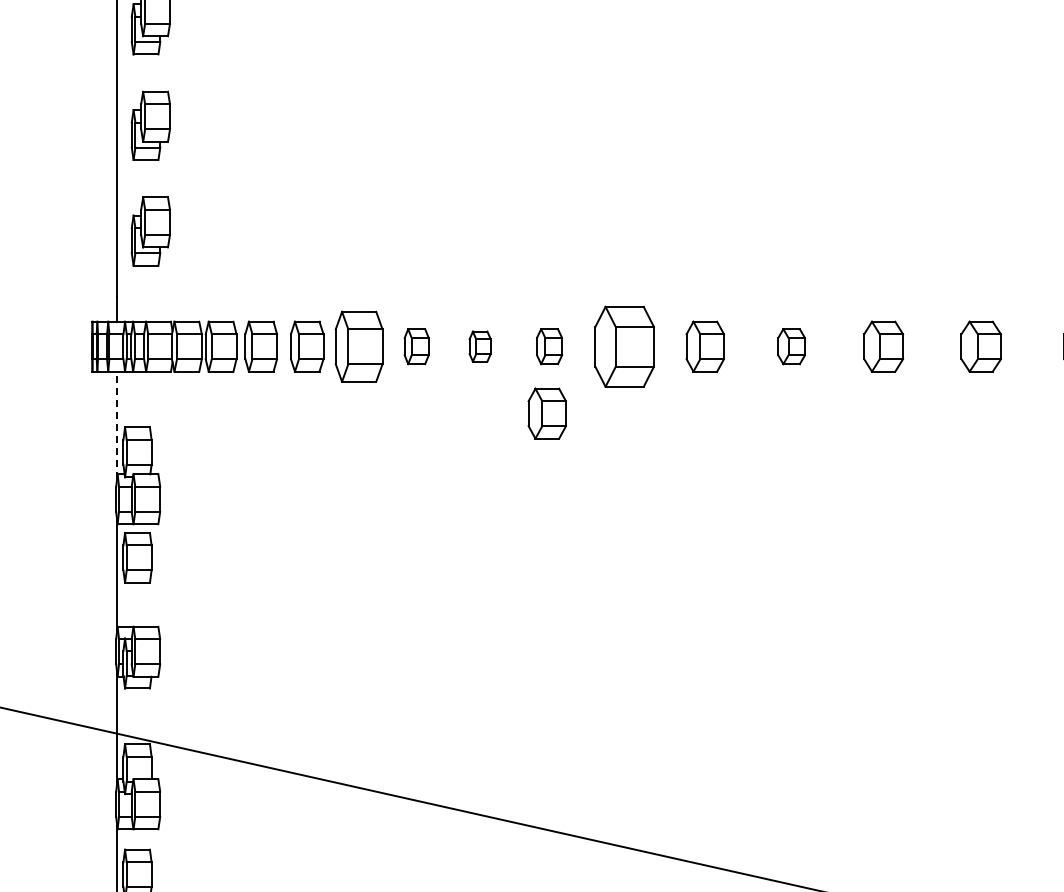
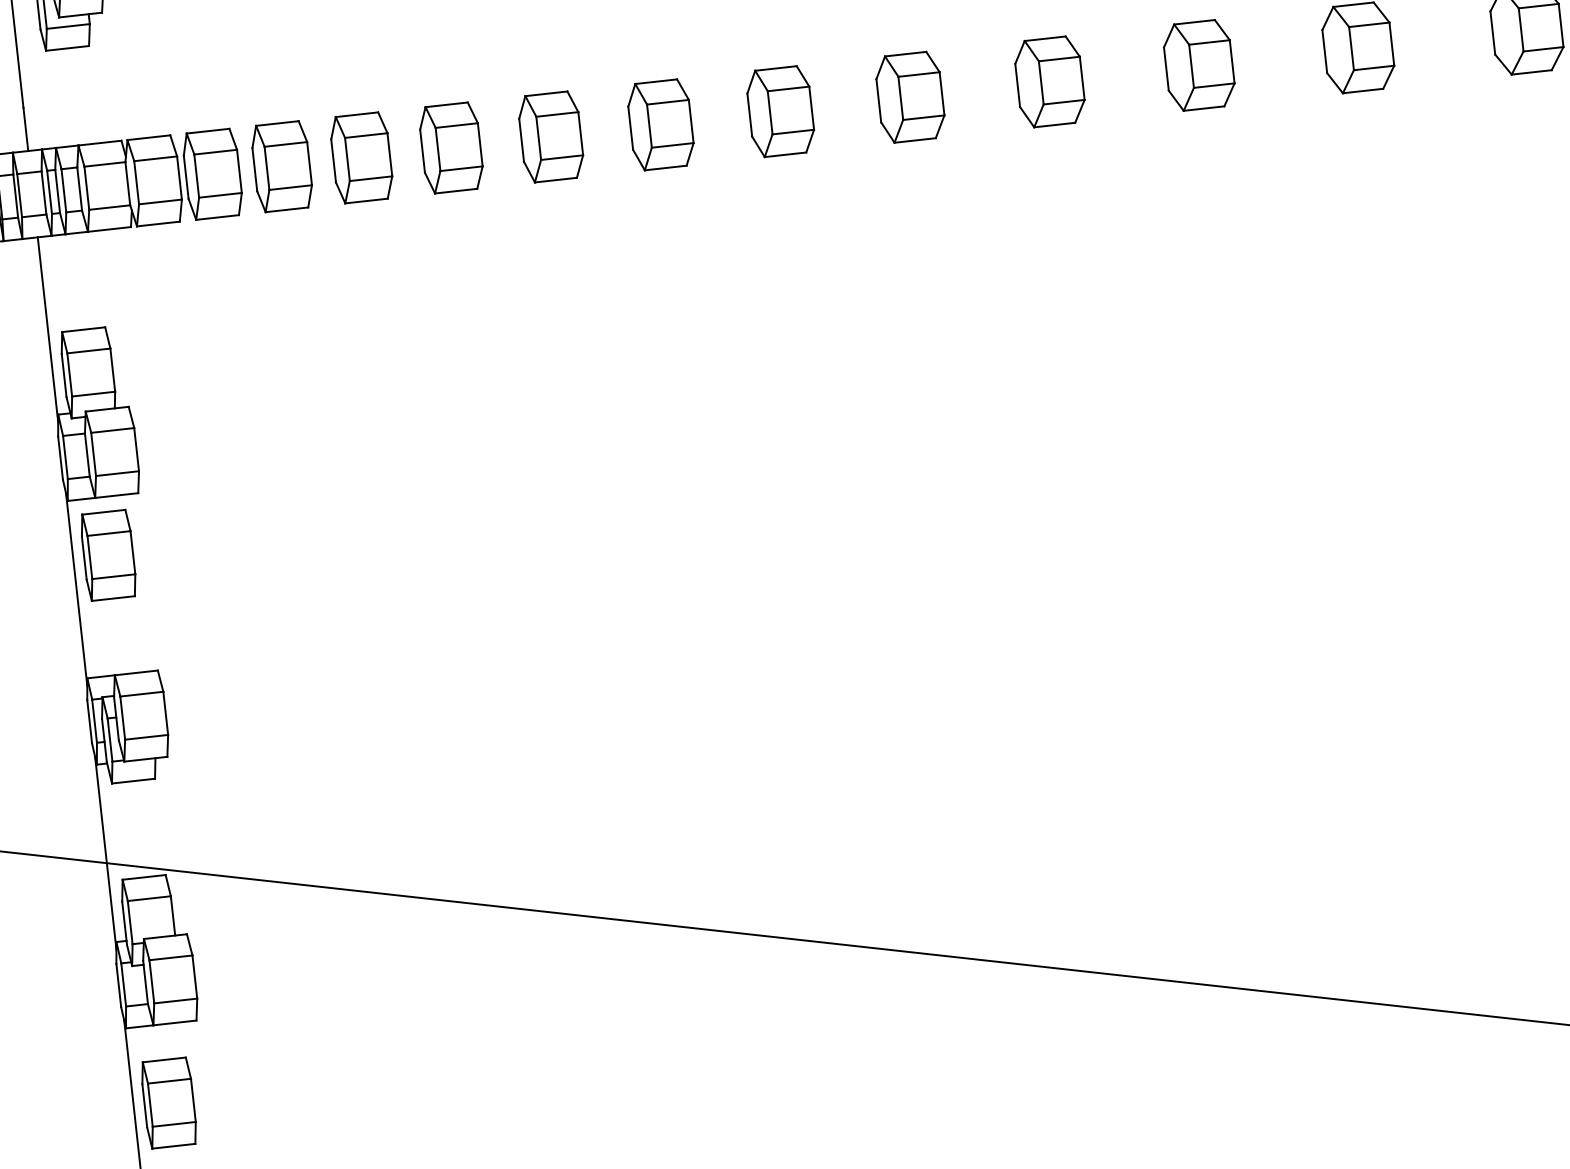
part: (358, 346) -> (450, 147), size x0.71
part: (416, 346) -> (550, 136), size x1.43
part: (479, 346) -> (659, 124), size x1.67
part: (549, 346) -> (780, 111), size x1.43
part: (624, 346) -> (910, 96), size x0.62
part: (791, 346) -> (1198, 65), size x1.43
part: (546, 413) -> (788, 227), removed
line: (117, 425) -> (48, 330), dashed -> solid

